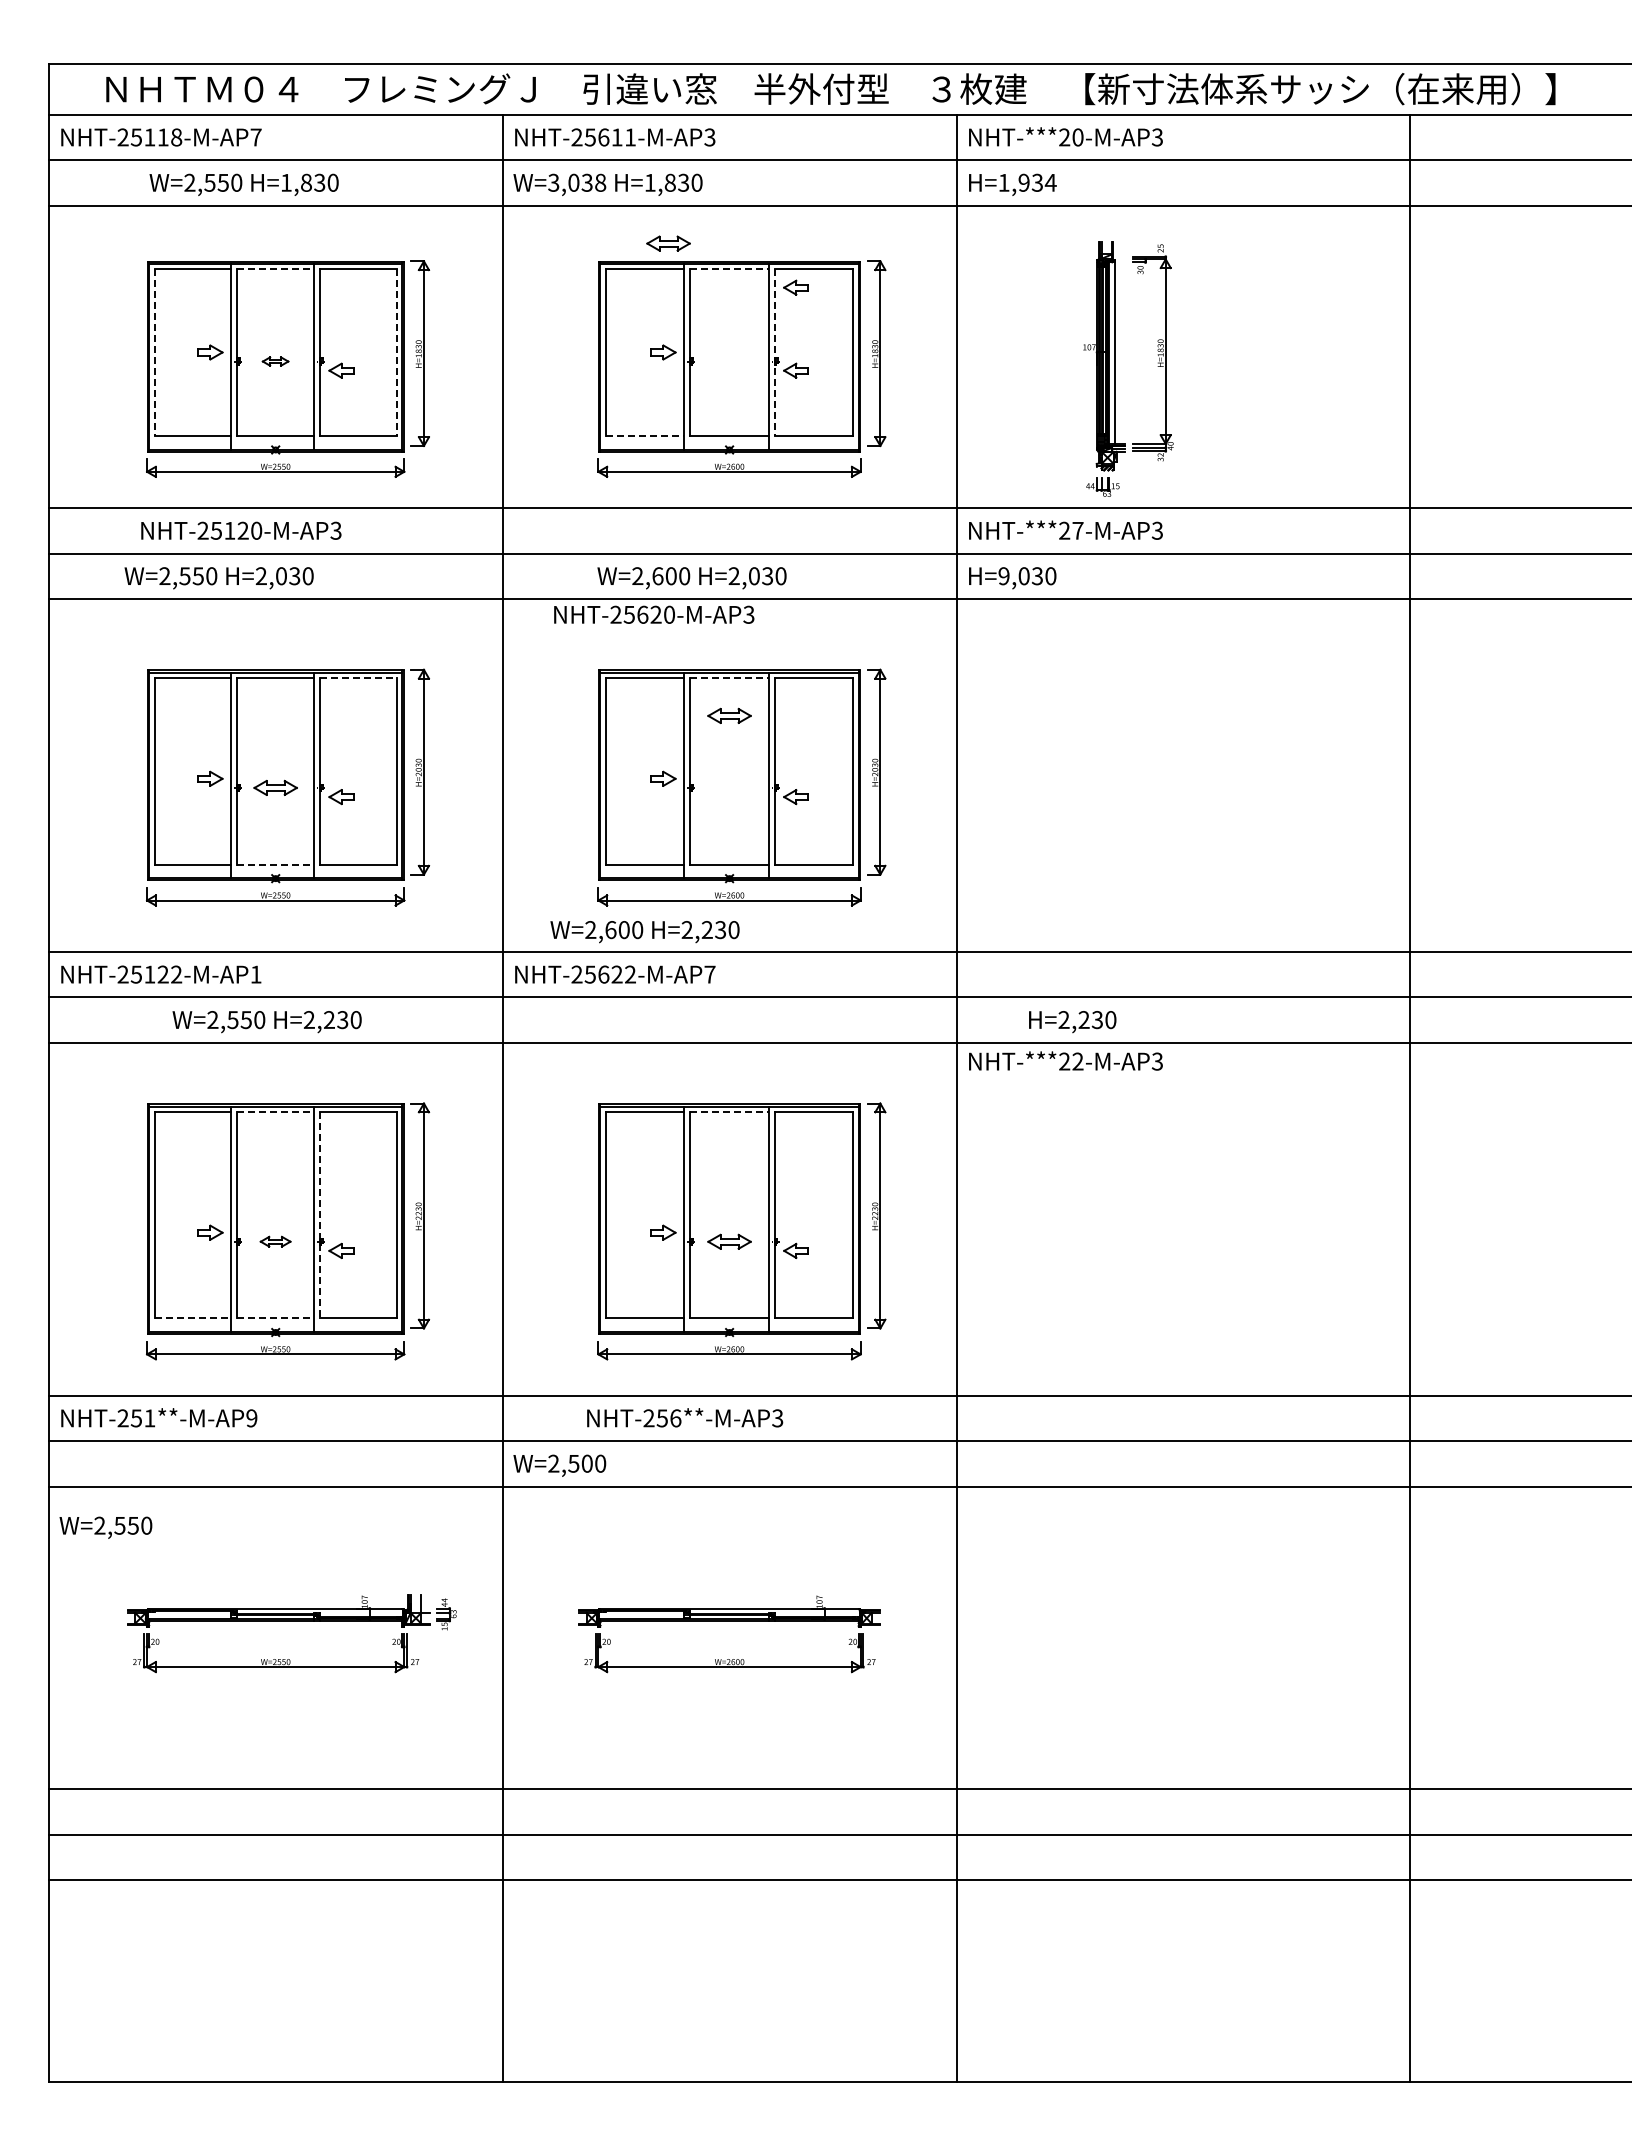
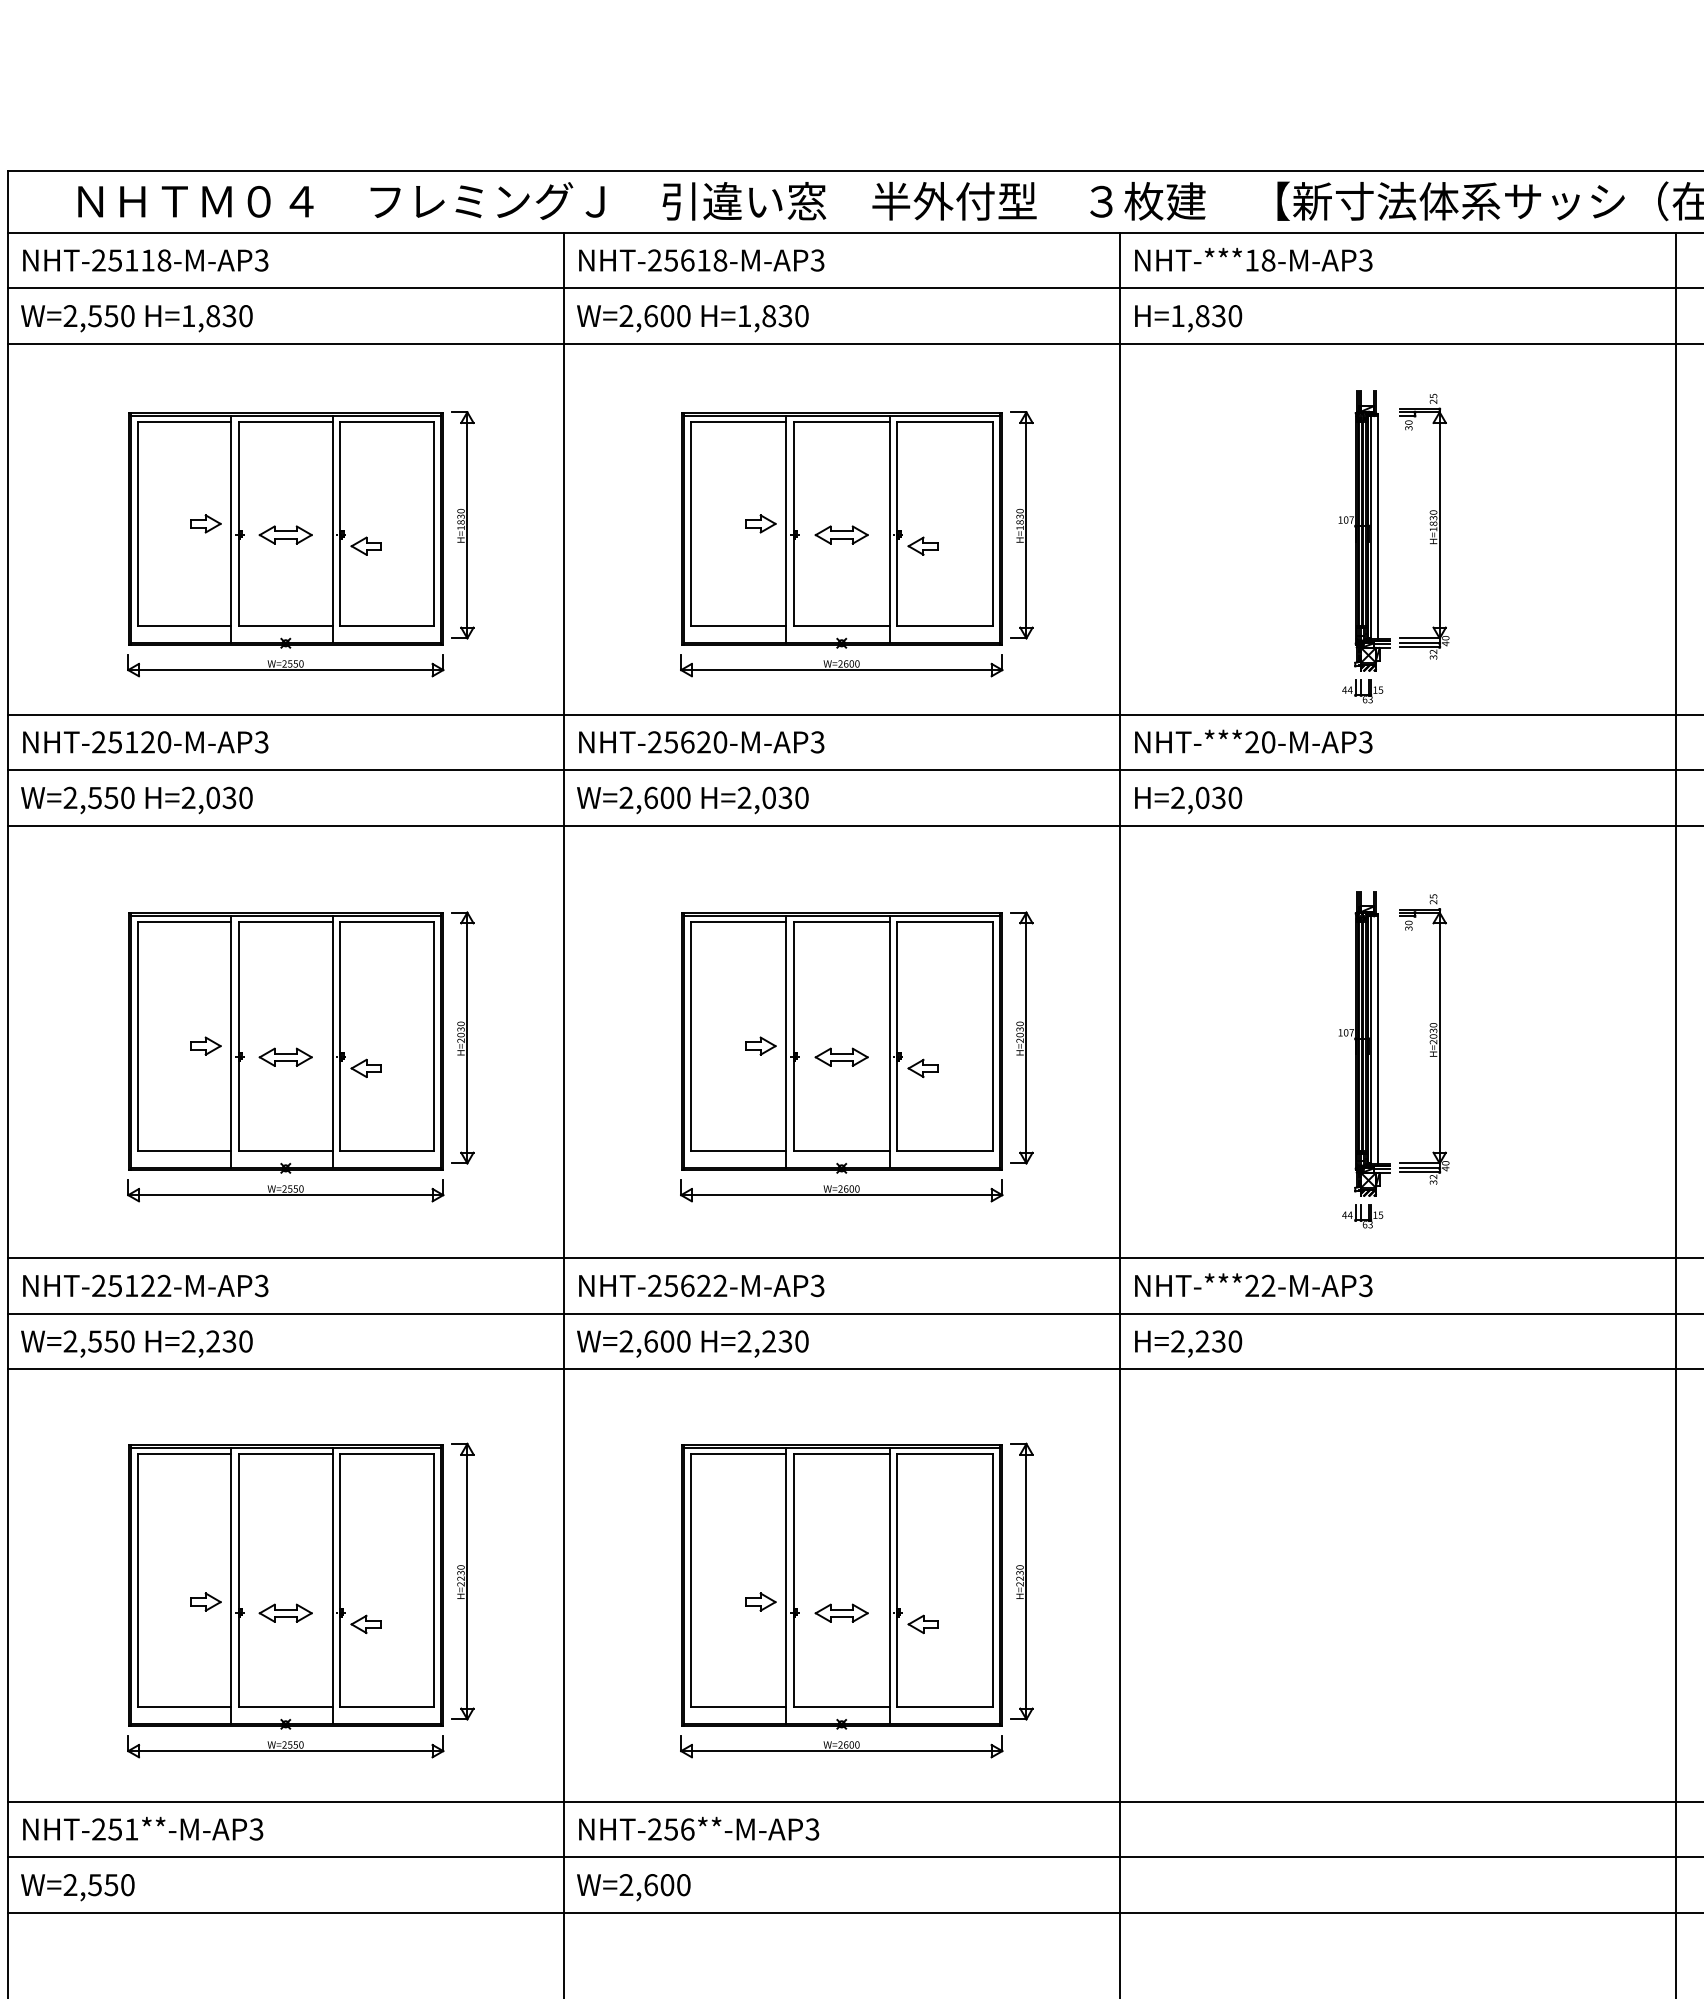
text: (255, 137) -> (261, 260), NHT-25118-M-AP7 -> NHT-25118-M-AP3
text: (630, 137) -> (720, 260), NHT-25611-M-AP3 -> NHT-25618-M-AP3
text: (1071, 137) -> (1260, 260), NHT-***20-M-AP3 -> NHT-***18-M-AP3
text: (577, 182) -> (655, 315), W=3,038 -> W=2,600
text: (1037, 182) -> (1218, 315), H=1,934 -> H=1,830
text: (243, 184) -> (136, 318), moved
part: (668, 243) -> (841, 534), moved
line: (276, 269) -> (286, 422), dashed -> solid
line: (730, 269) -> (842, 422), dashed -> solid
part: (795, 287) -> (922, 444), removed
line: (154, 353) -> (137, 525), dashed -> solid
line: (396, 353) -> (433, 525), dashed -> solid
line: (774, 353) -> (896, 525), dashed -> solid
part: (275, 361) -> (285, 534), size x1.67
part: (1115, 368) -> (1378, 545), moved
line: (645, 435) -> (738, 625), dashed -> solid
text: (241, 530) -> (145, 741), moved
text: (1077, 530) -> (1267, 741), NHT-***27-M-AP3 -> NHT-***20-M-AP3
text: (1003, 576) -> (1177, 798), H=9,030 -> H=2,030
text: (218, 578) -> (136, 800), moved
text: (691, 578) -> (692, 800), moved
text: (654, 614) -> (702, 741), moved
line: (358, 677) -> (387, 922), dashed -> solid
line: (730, 677) -> (842, 922), dashed -> solid
part: (729, 715) -> (841, 1056), moved
part: (1167, 789) -> (1378, 1059), added
line: (276, 864) -> (286, 1151), dashed -> solid
text: (644, 932) -> (692, 1344), moved
text: (255, 974) -> (261, 1285), NHT-25122-M-AP1 -> NHT-25122-M-AP3
text: (709, 974) -> (817, 1285), NHT-25622-M-AP7 -> NHT-25622-M-AP3
text: (266, 1022) -> (136, 1344), moved
text: (1072, 1022) -> (1188, 1344), moved
text: (1065, 1060) -> (1253, 1284), moved
line: (276, 1111) -> (286, 1453), dashed -> solid
line: (730, 1111) -> (842, 1453), dashed -> solid
line: (320, 1215) -> (340, 1580), dashed -> solid
part: (275, 1241) -> (285, 1612), size x1.43
line: (193, 1318) -> (185, 1707), dashed -> solid
line: (276, 1318) -> (286, 1707), dashed -> solid
text: (685, 1417) -> (699, 1828), moved
text: (251, 1418) -> (256, 1829), NHT-251**-M-AP9 -> NHT-251**-M-AP3
text: (573, 1463) -> (650, 1884), W=2,500 -> W=2,600
text: (105, 1527) -> (77, 1887), moved

